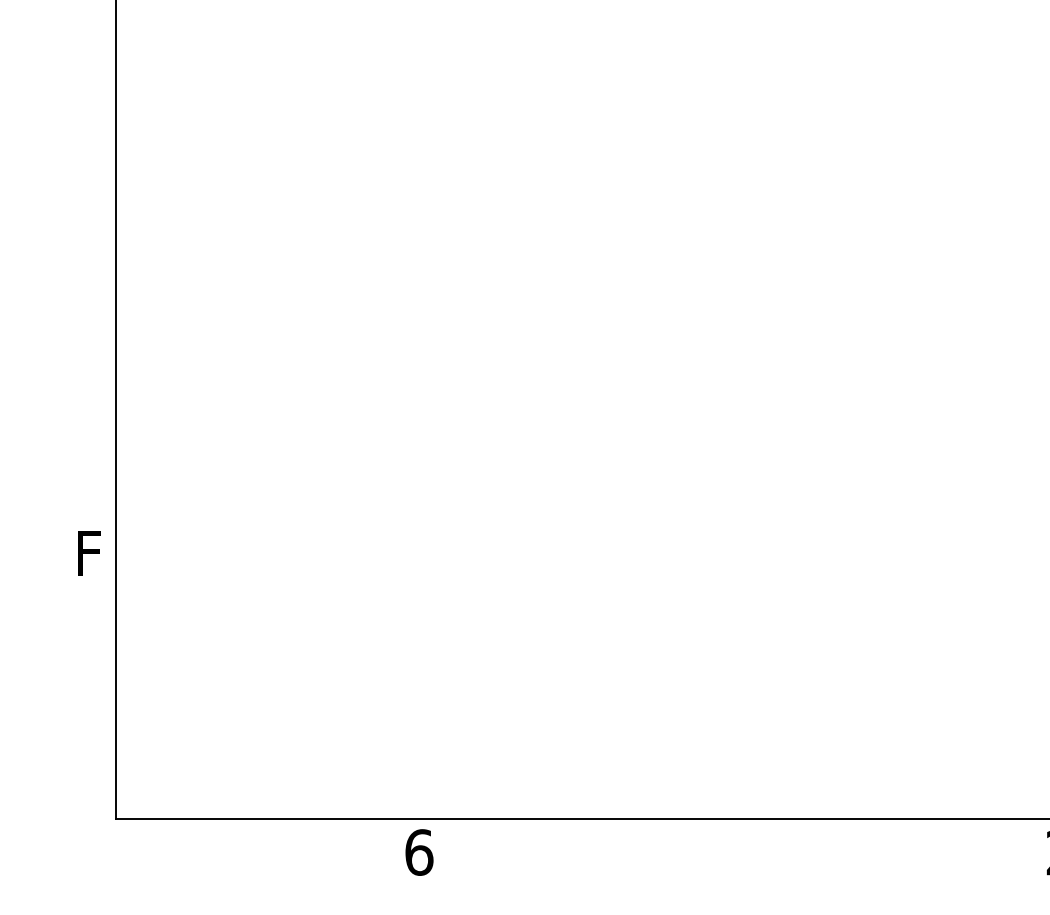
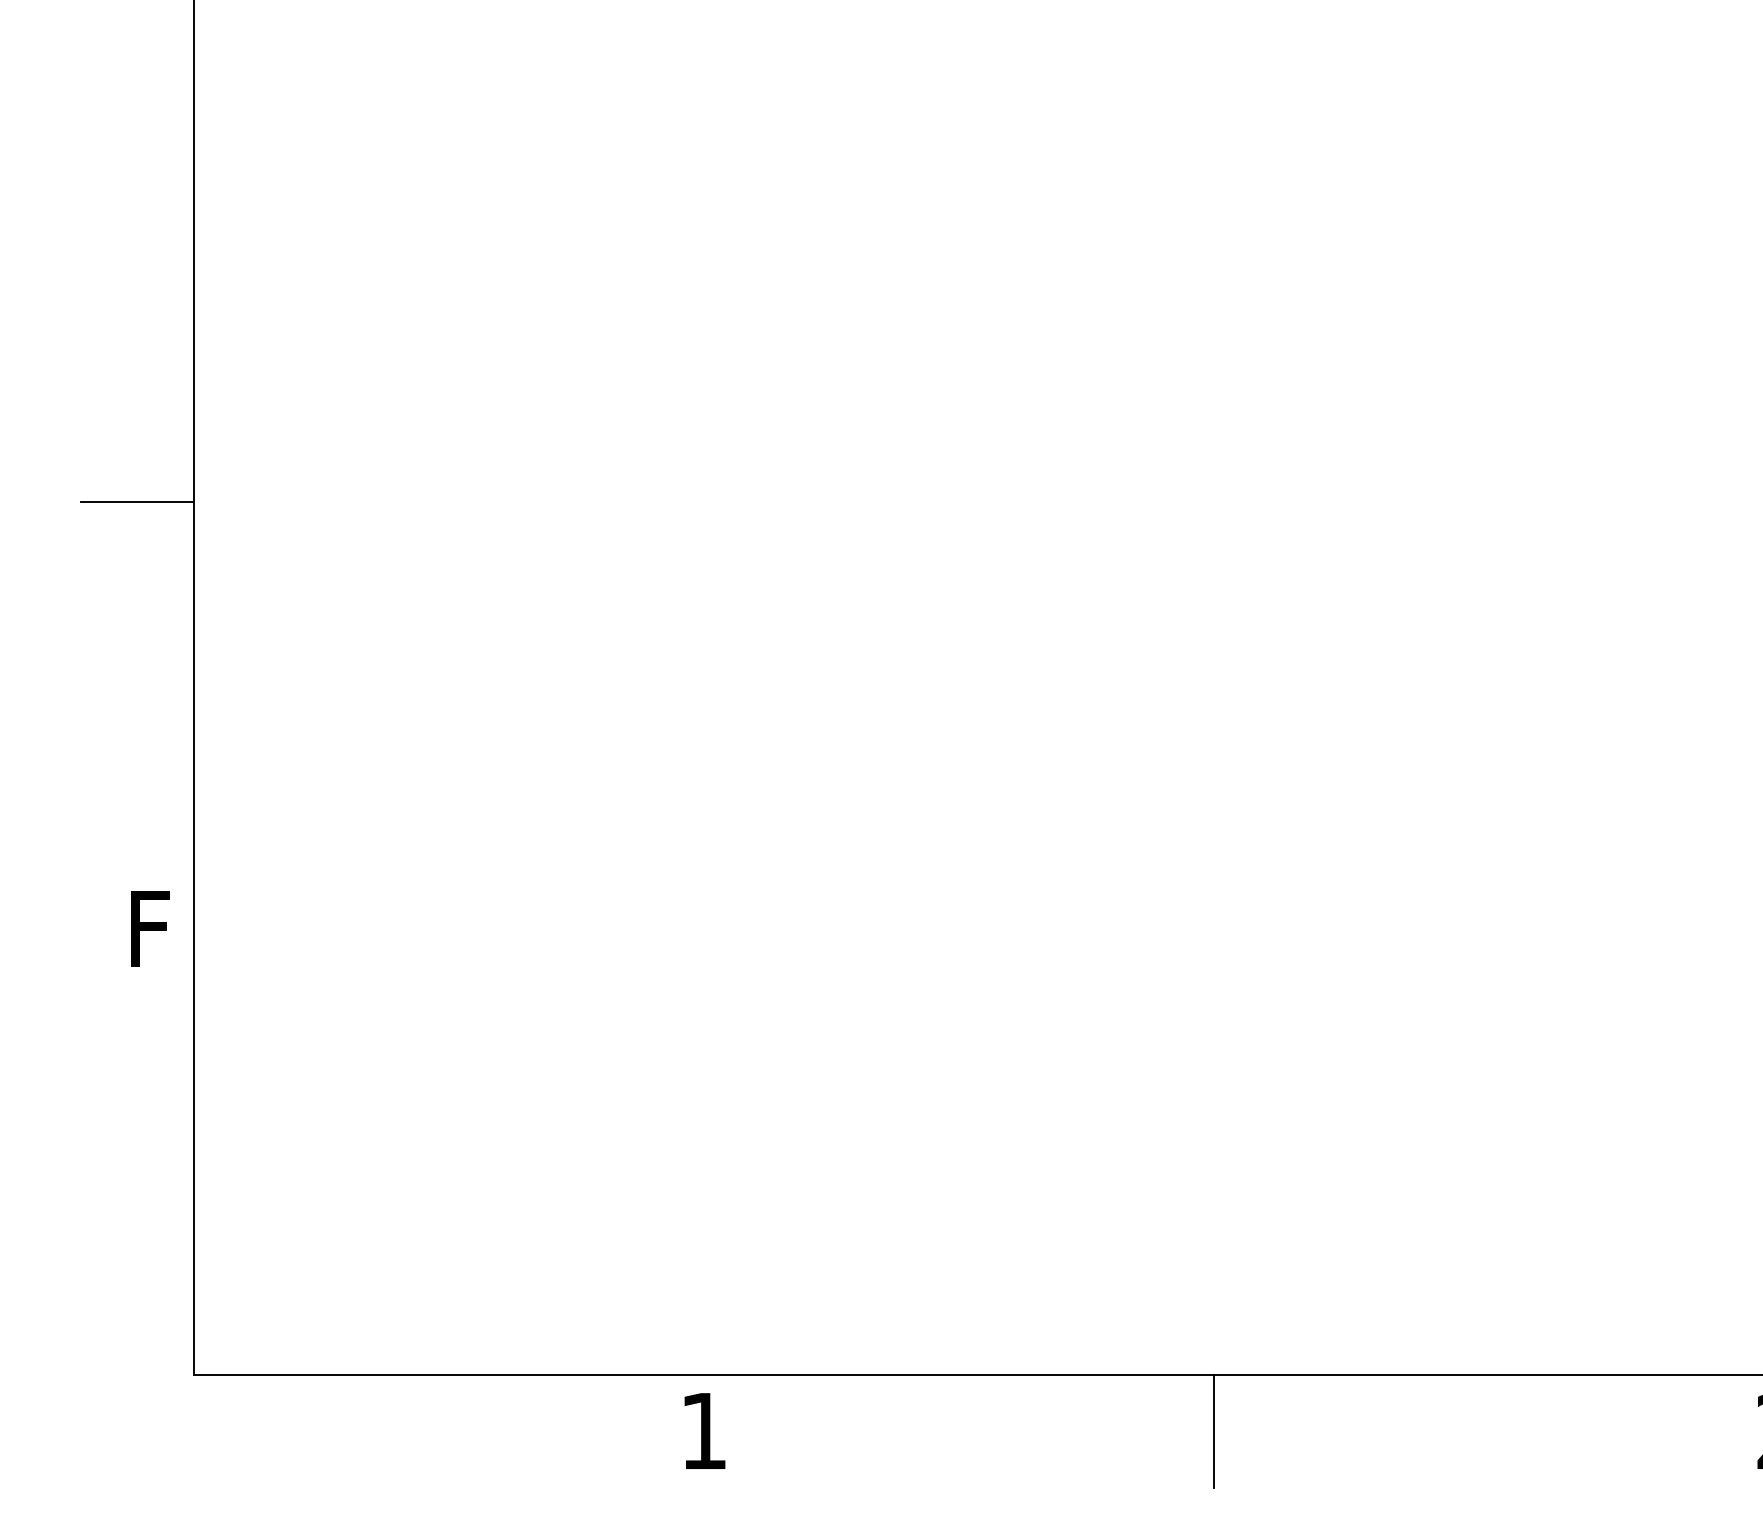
line: (81, 299) -> (137, 502), added
text: (419, 852) -> (704, 1431), 6 -> 1
line: (723, 852) -> (1214, 1431), added

